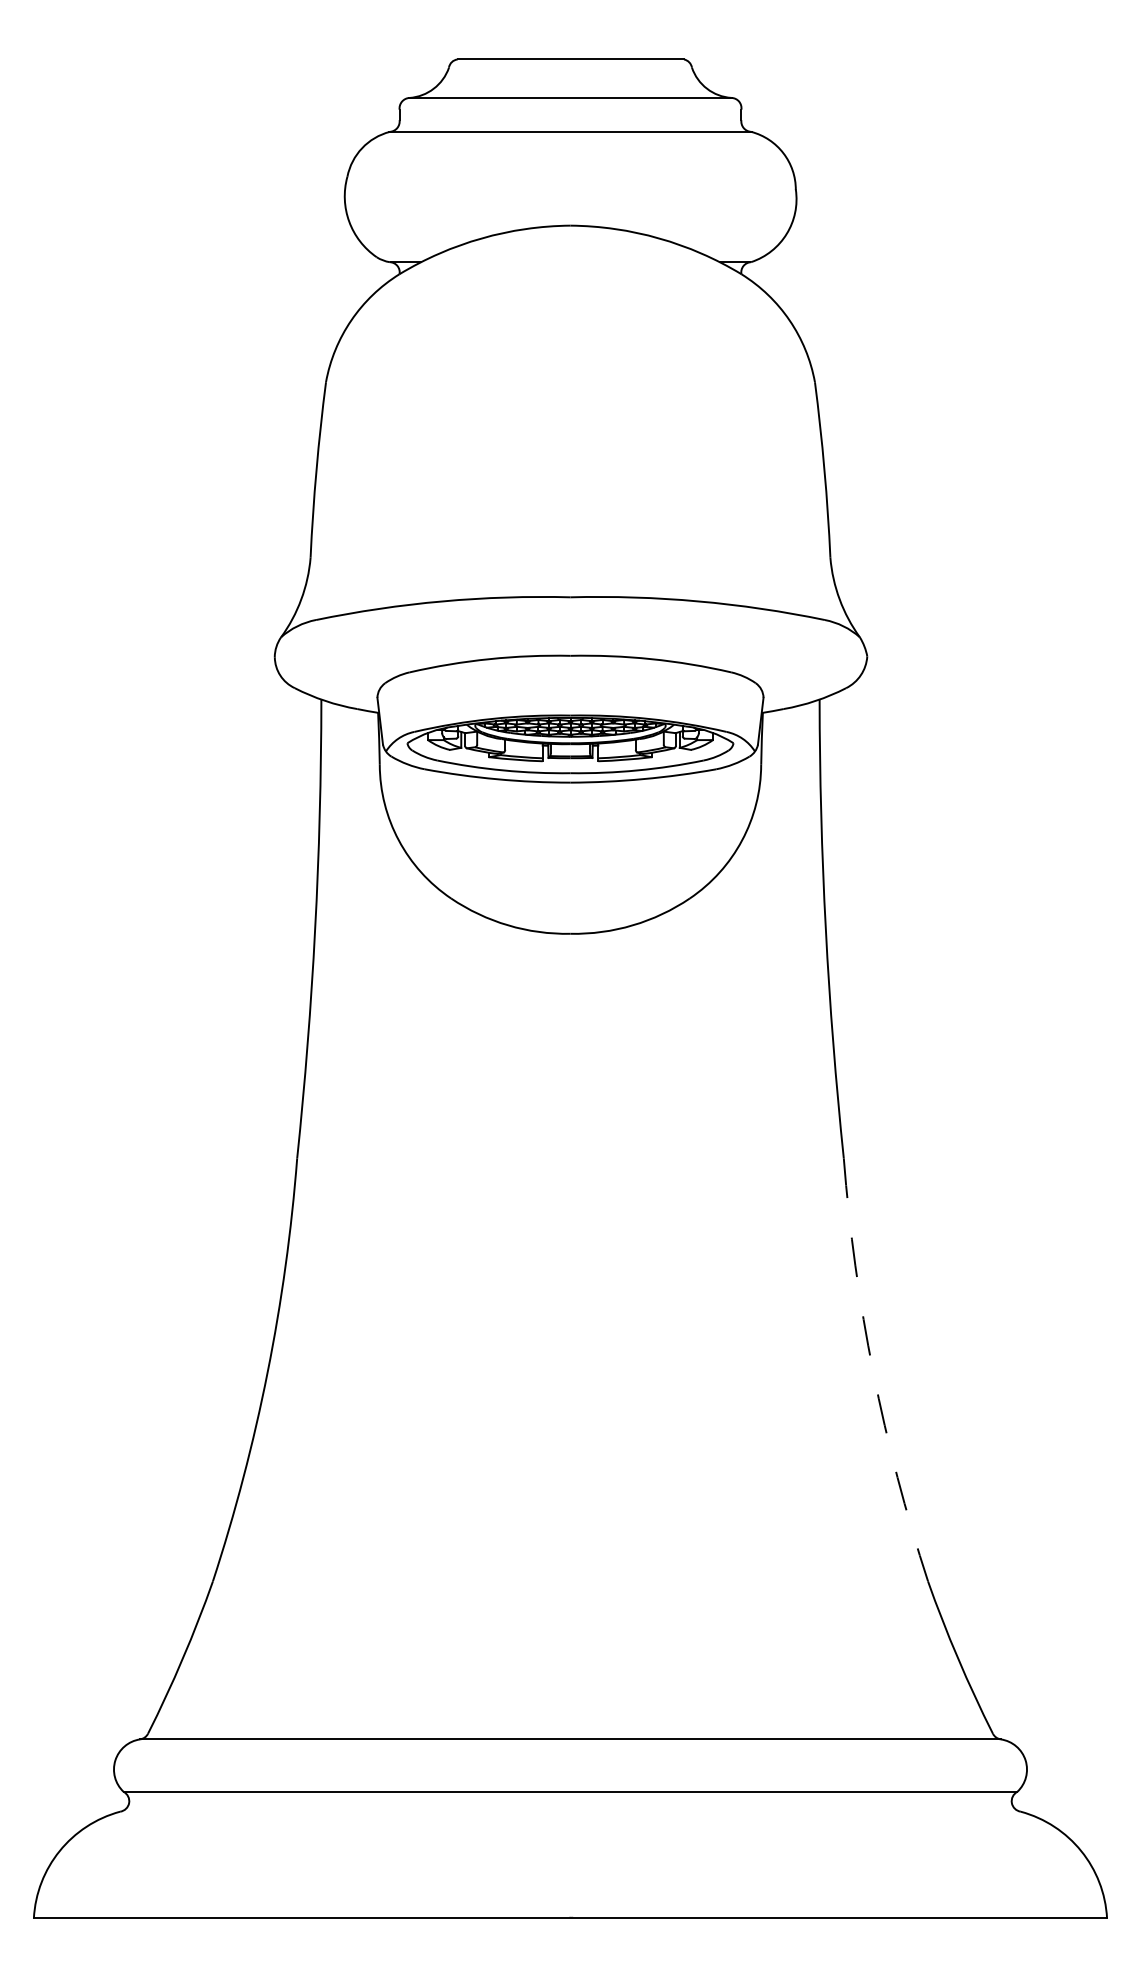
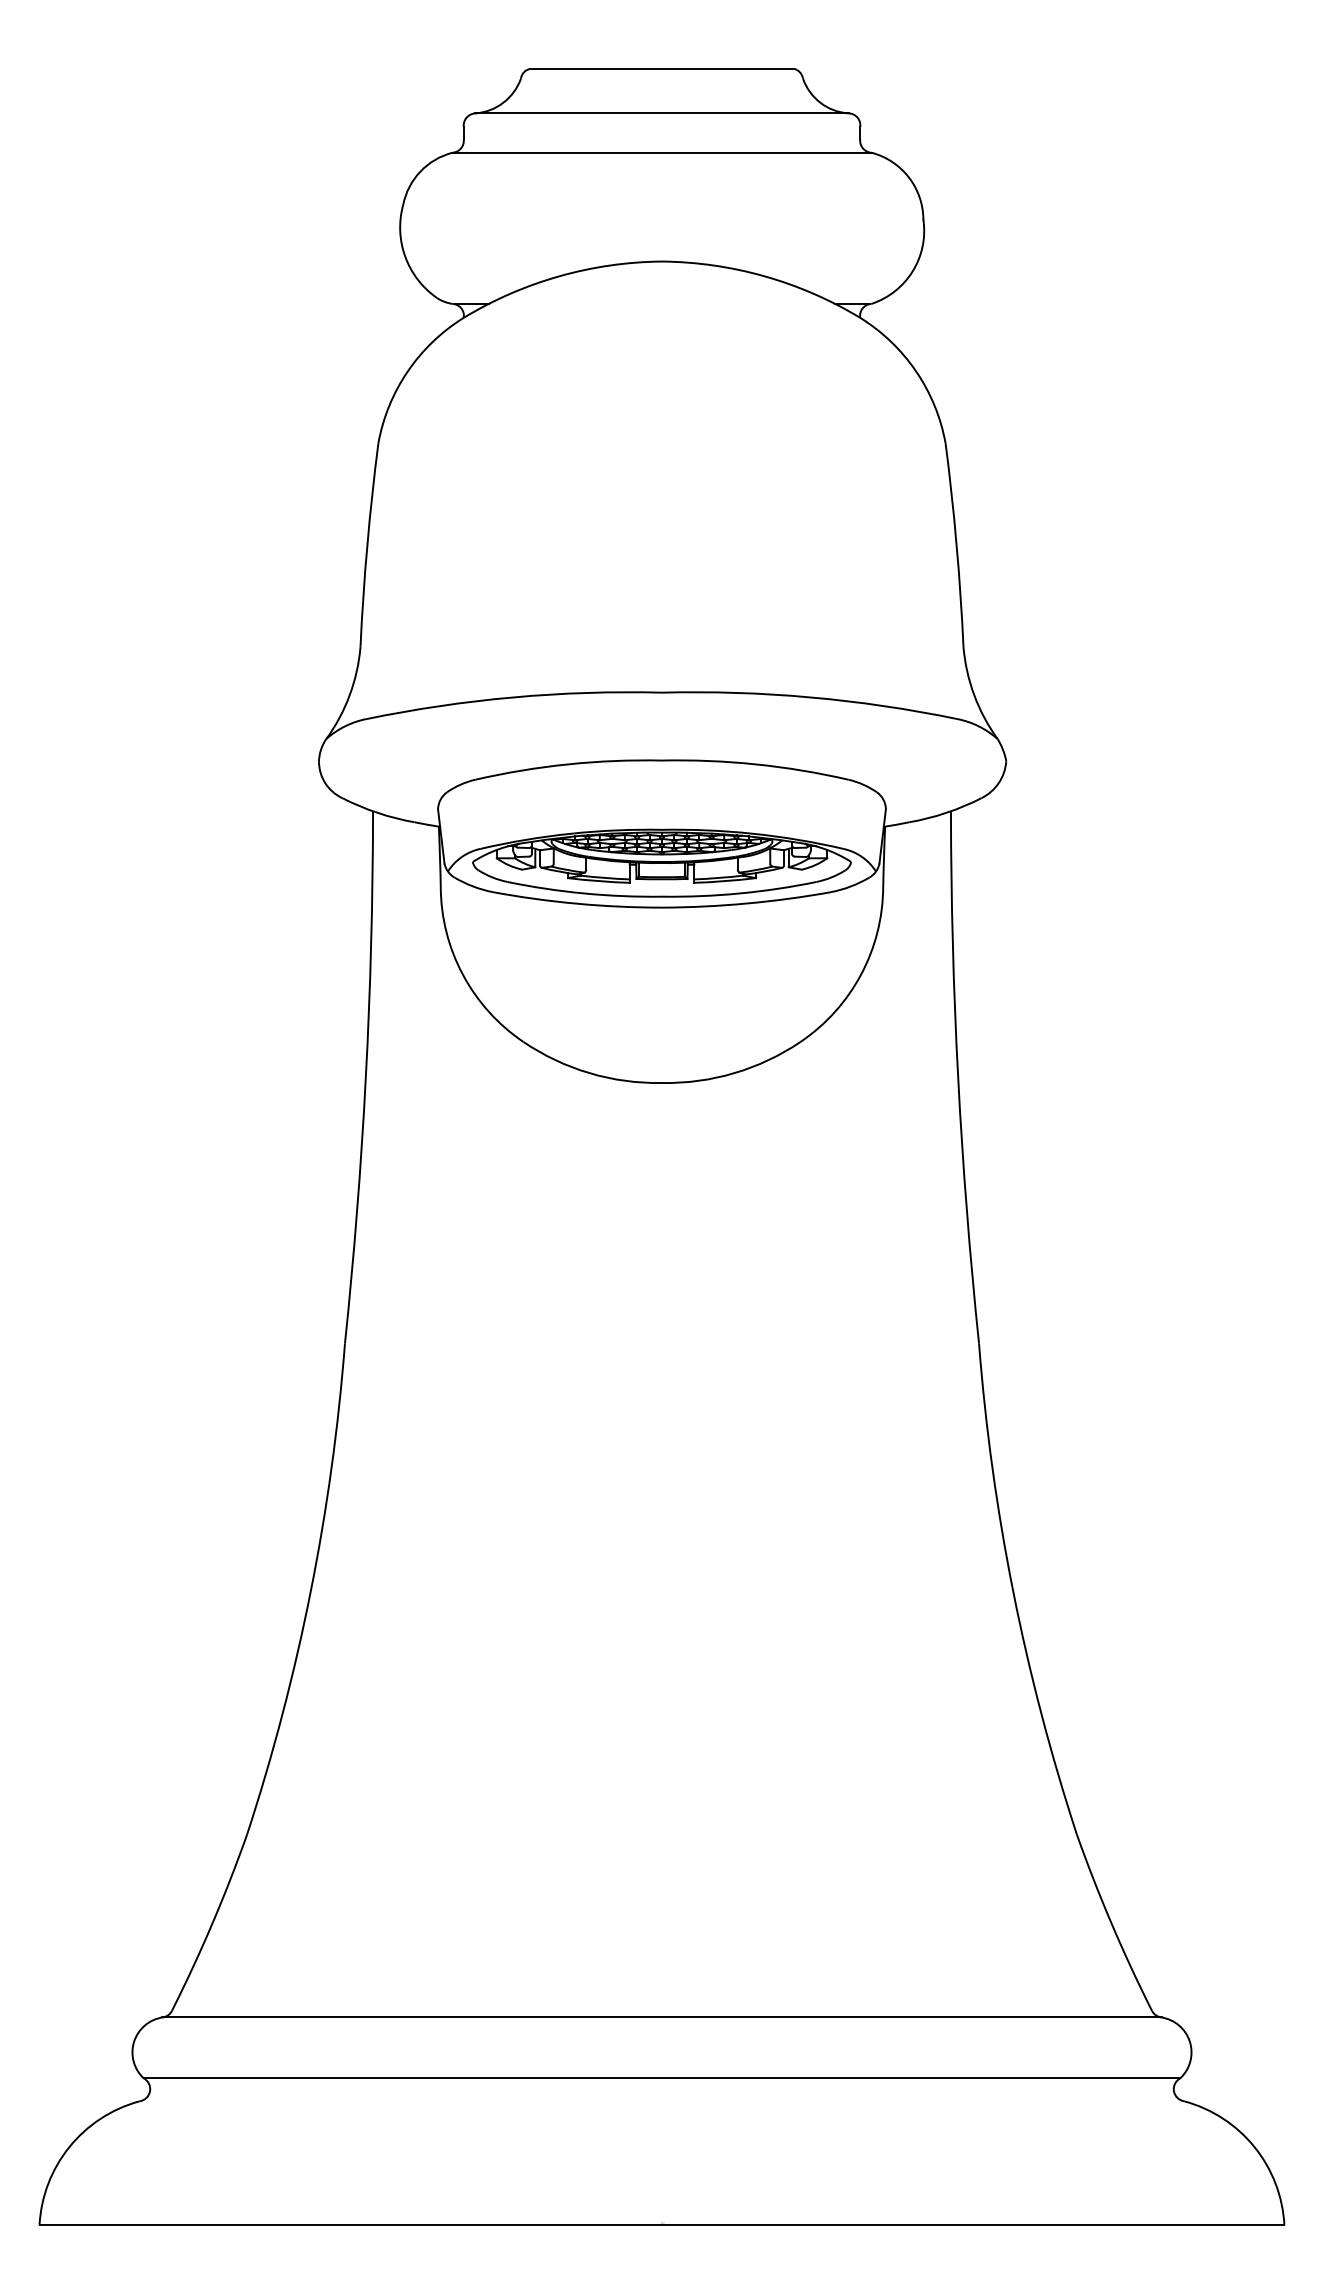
arc: (873, 1372) -> (1013, 1591), dashed -> solid

